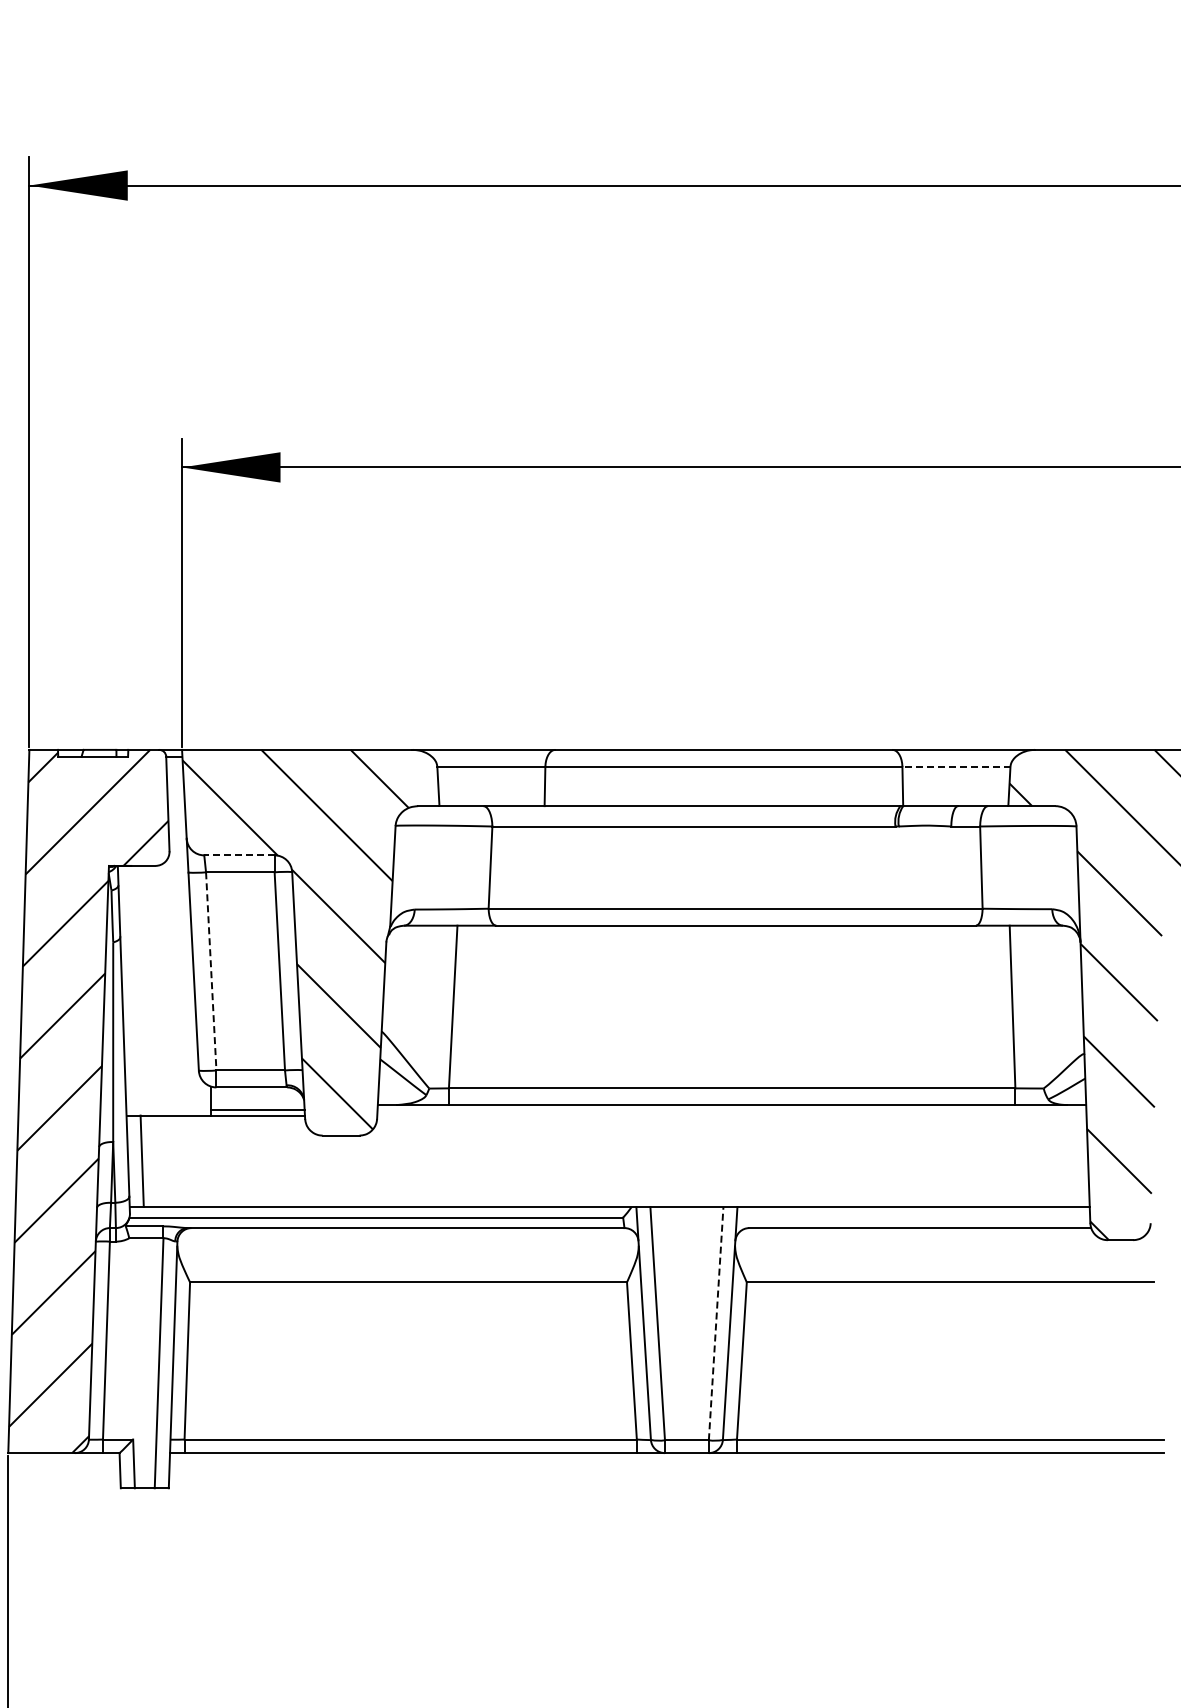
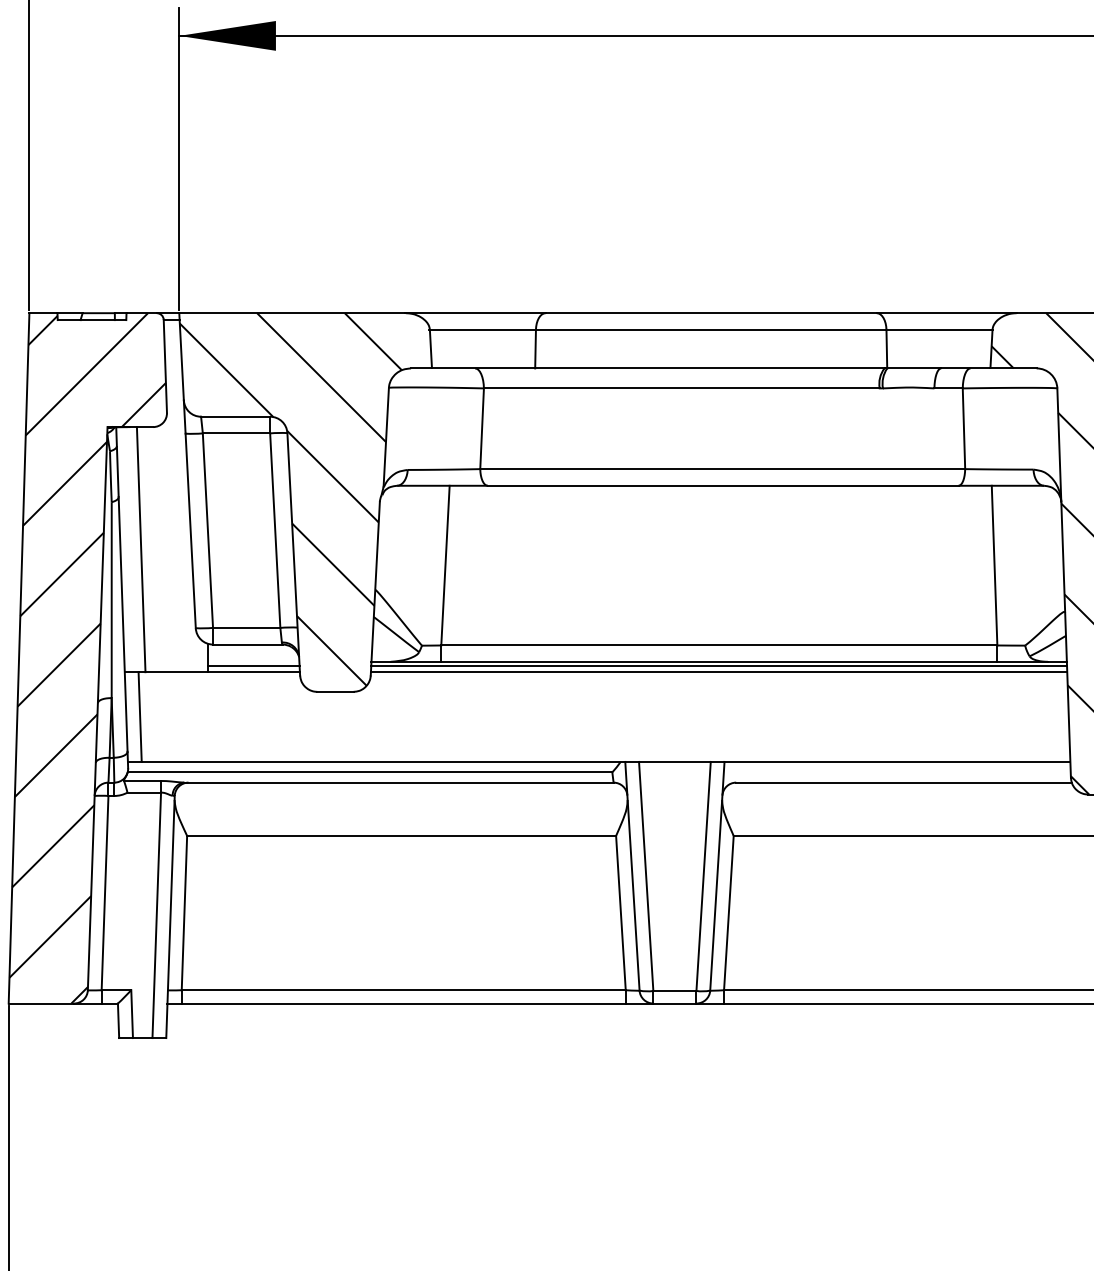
line: (956, 766) -> (939, 329), dashed -> solid
line: (238, 855) -> (234, 416), dashed -> solid
line: (211, 971) -> (208, 530), dashed -> solid
line: (142, 990) -> (140, 549), added
line: (731, 1109) -> (718, 666), added
line: (731, 1115) -> (718, 672), added
line: (716, 1323) -> (703, 876), dashed -> solid

